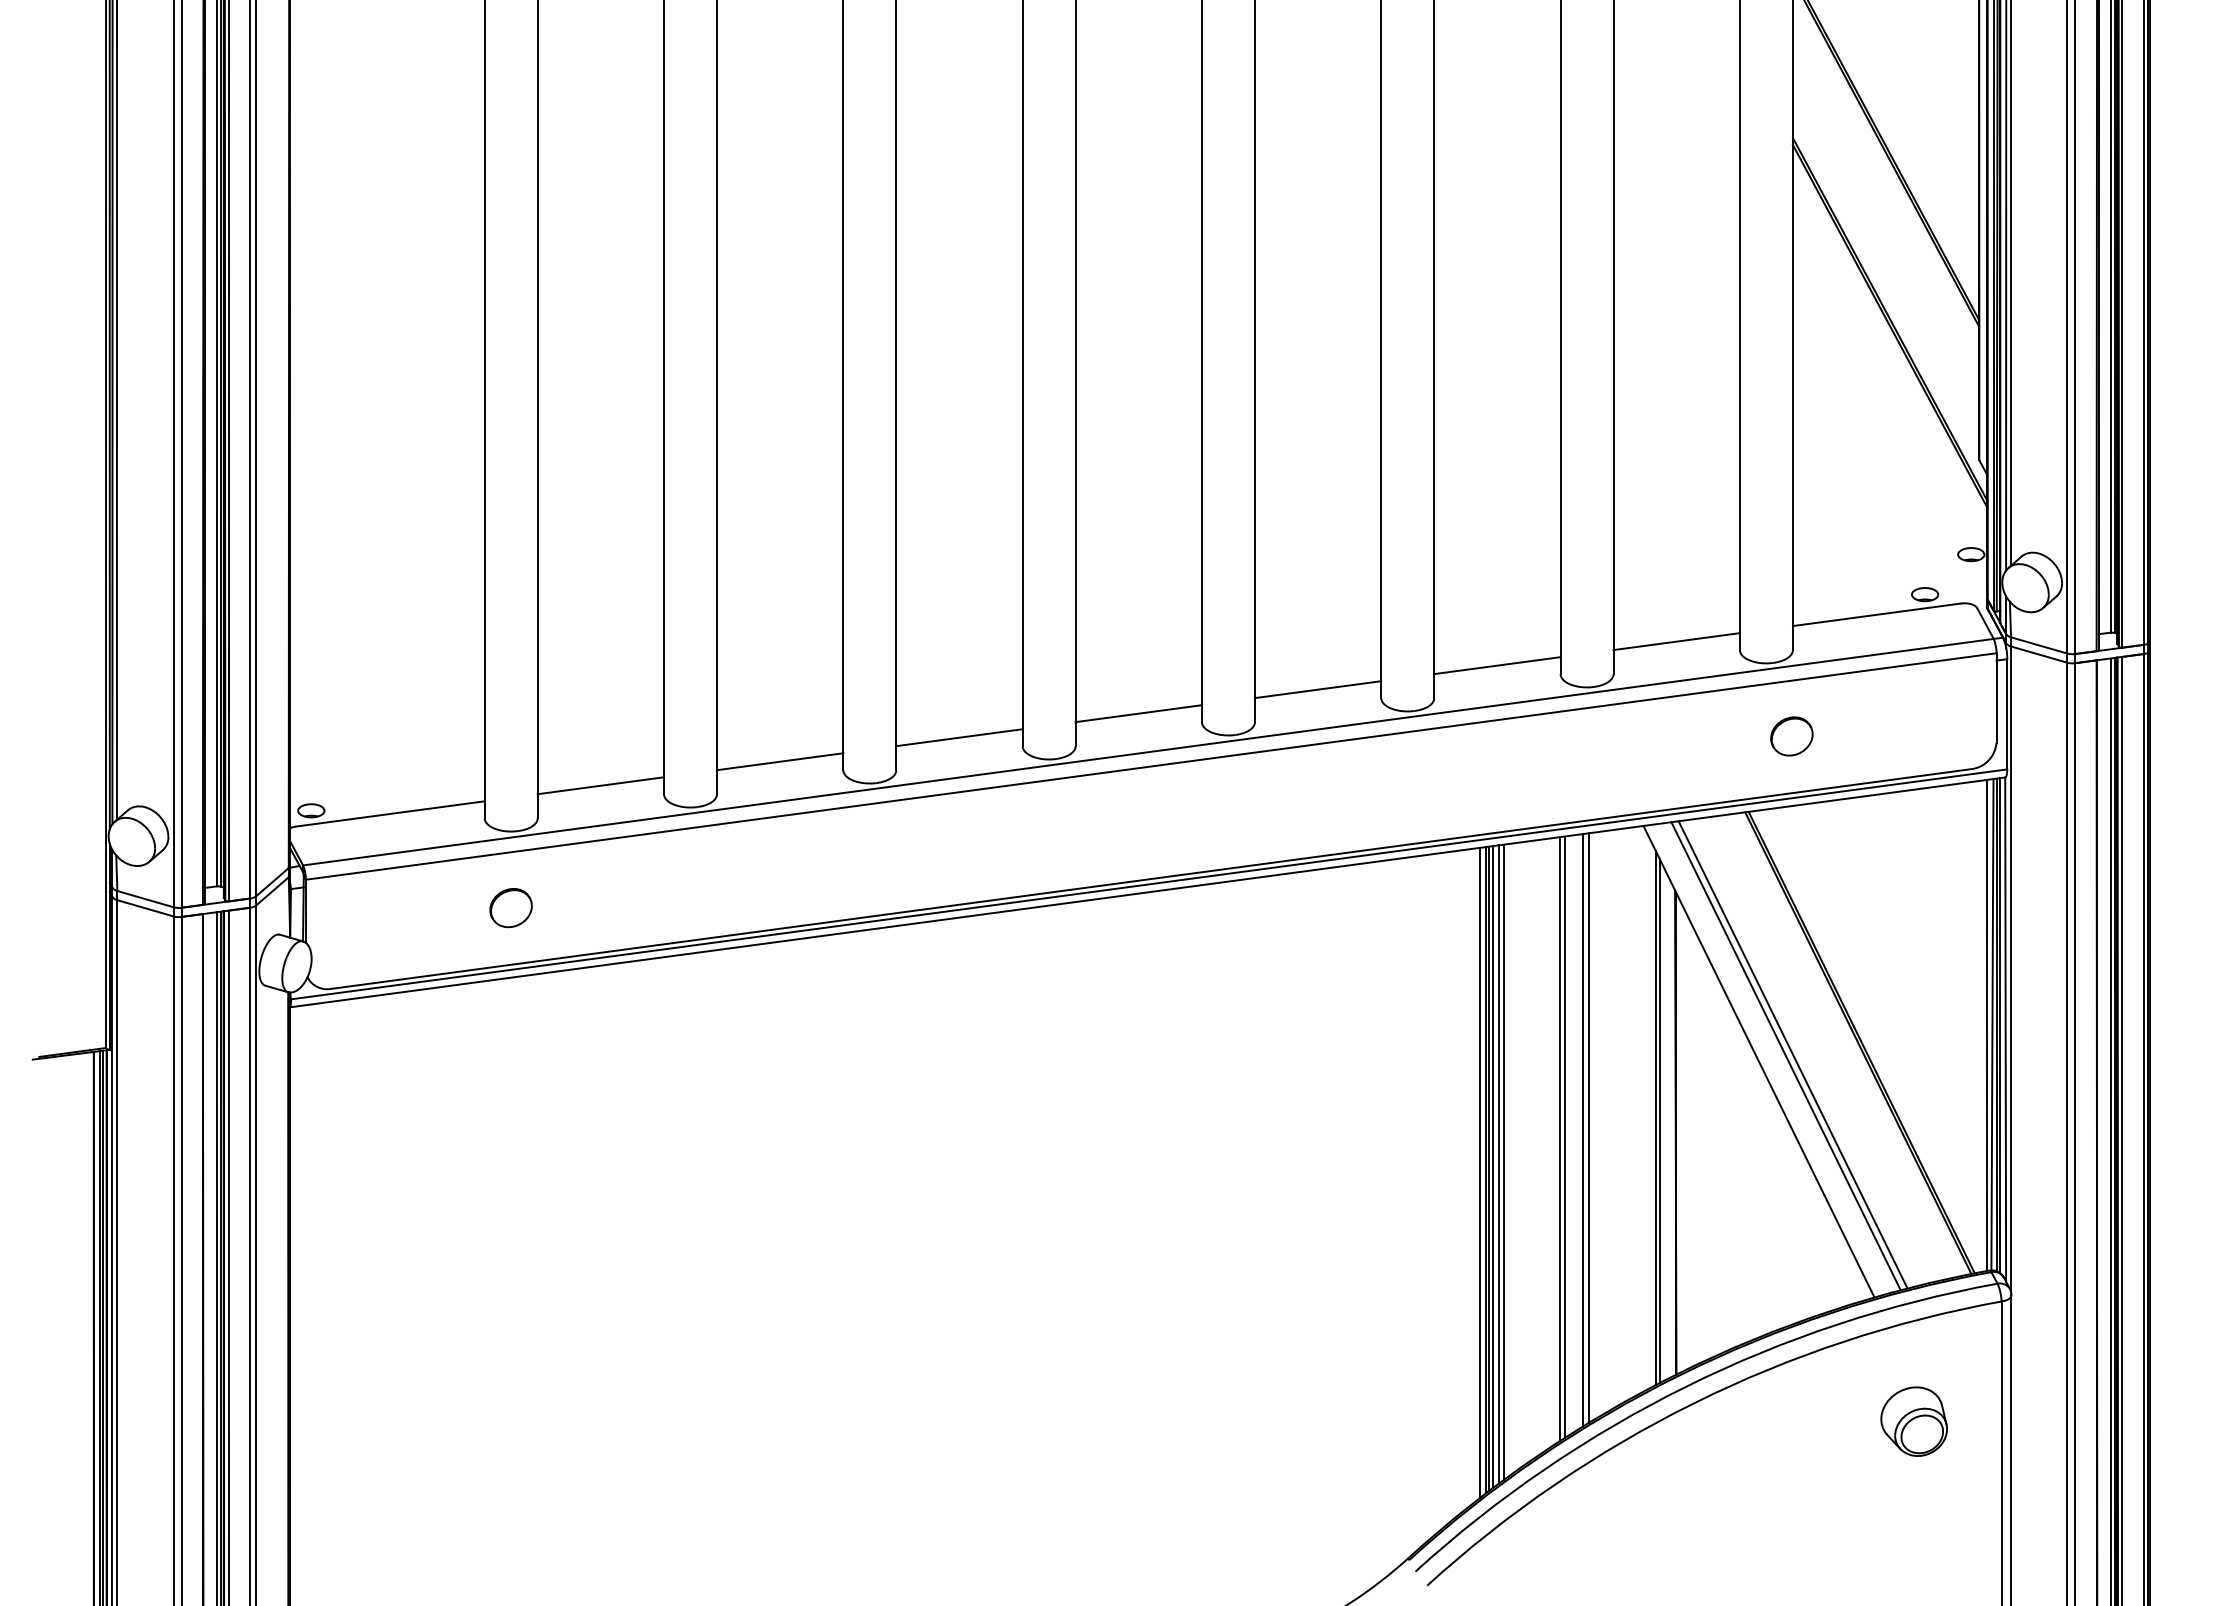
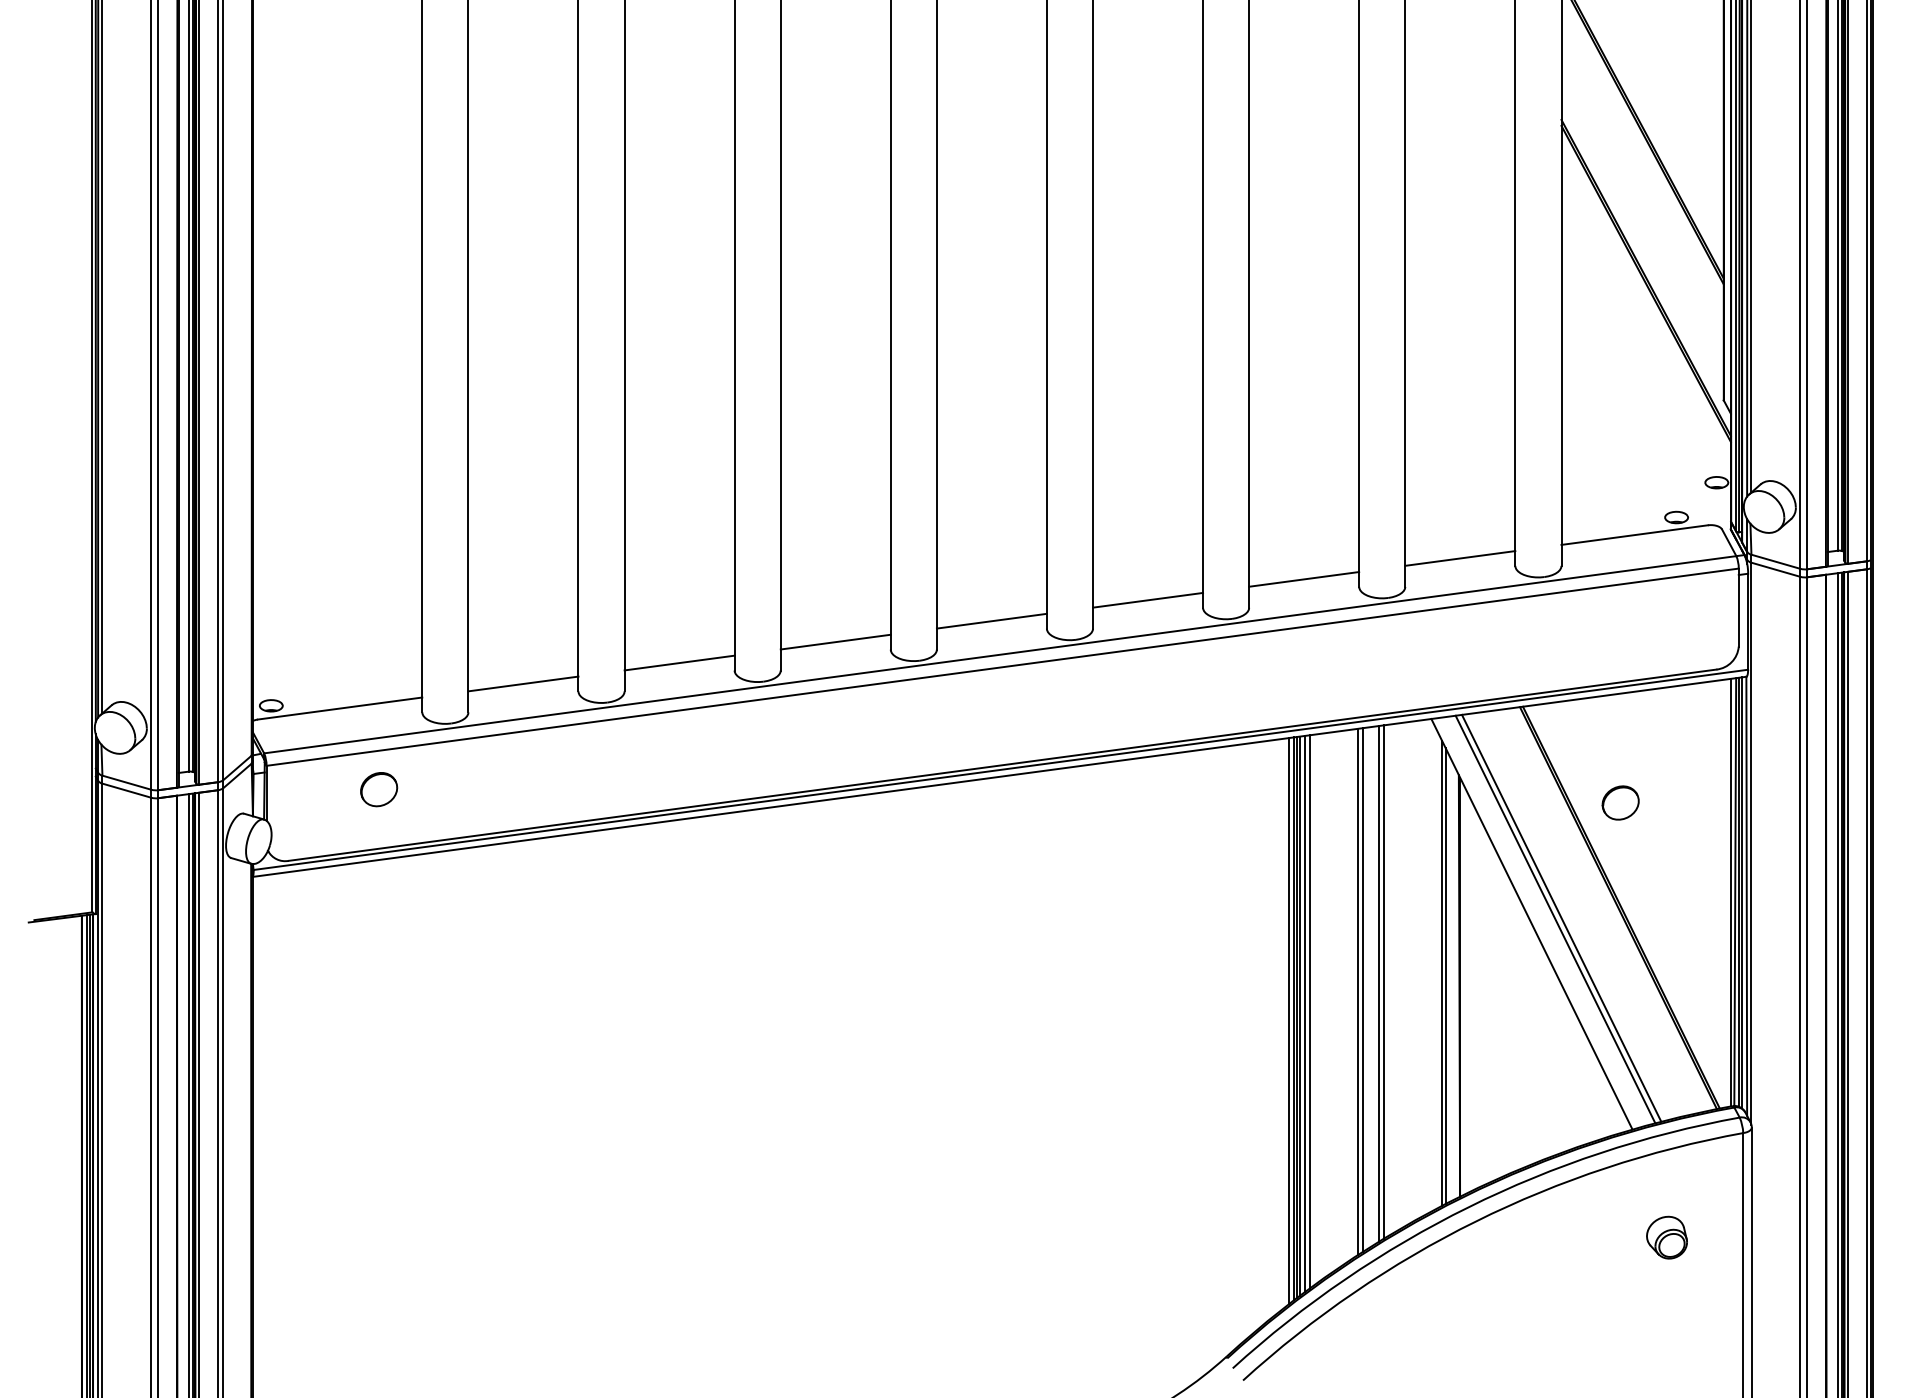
part: (1791, 736) -> (1620, 803), moved
part: (510, 908) -> (378, 789), moved
part: (1913, 1421) -> (1666, 1237), size x0.7

